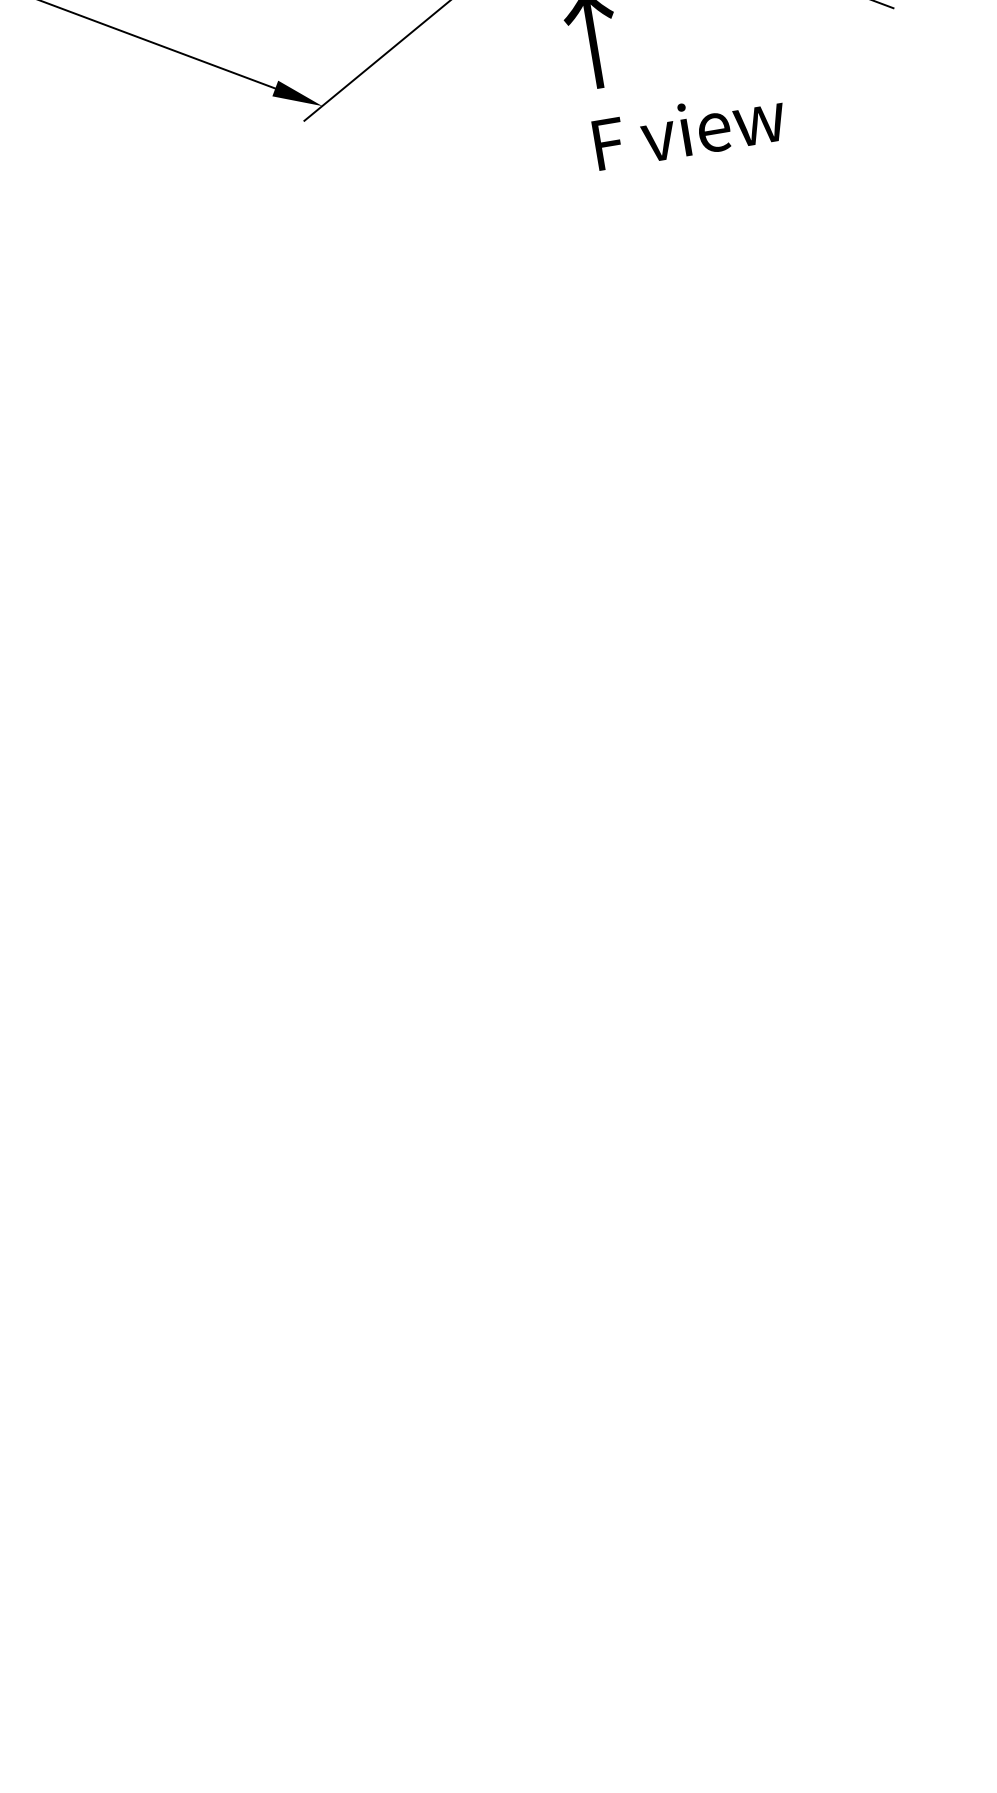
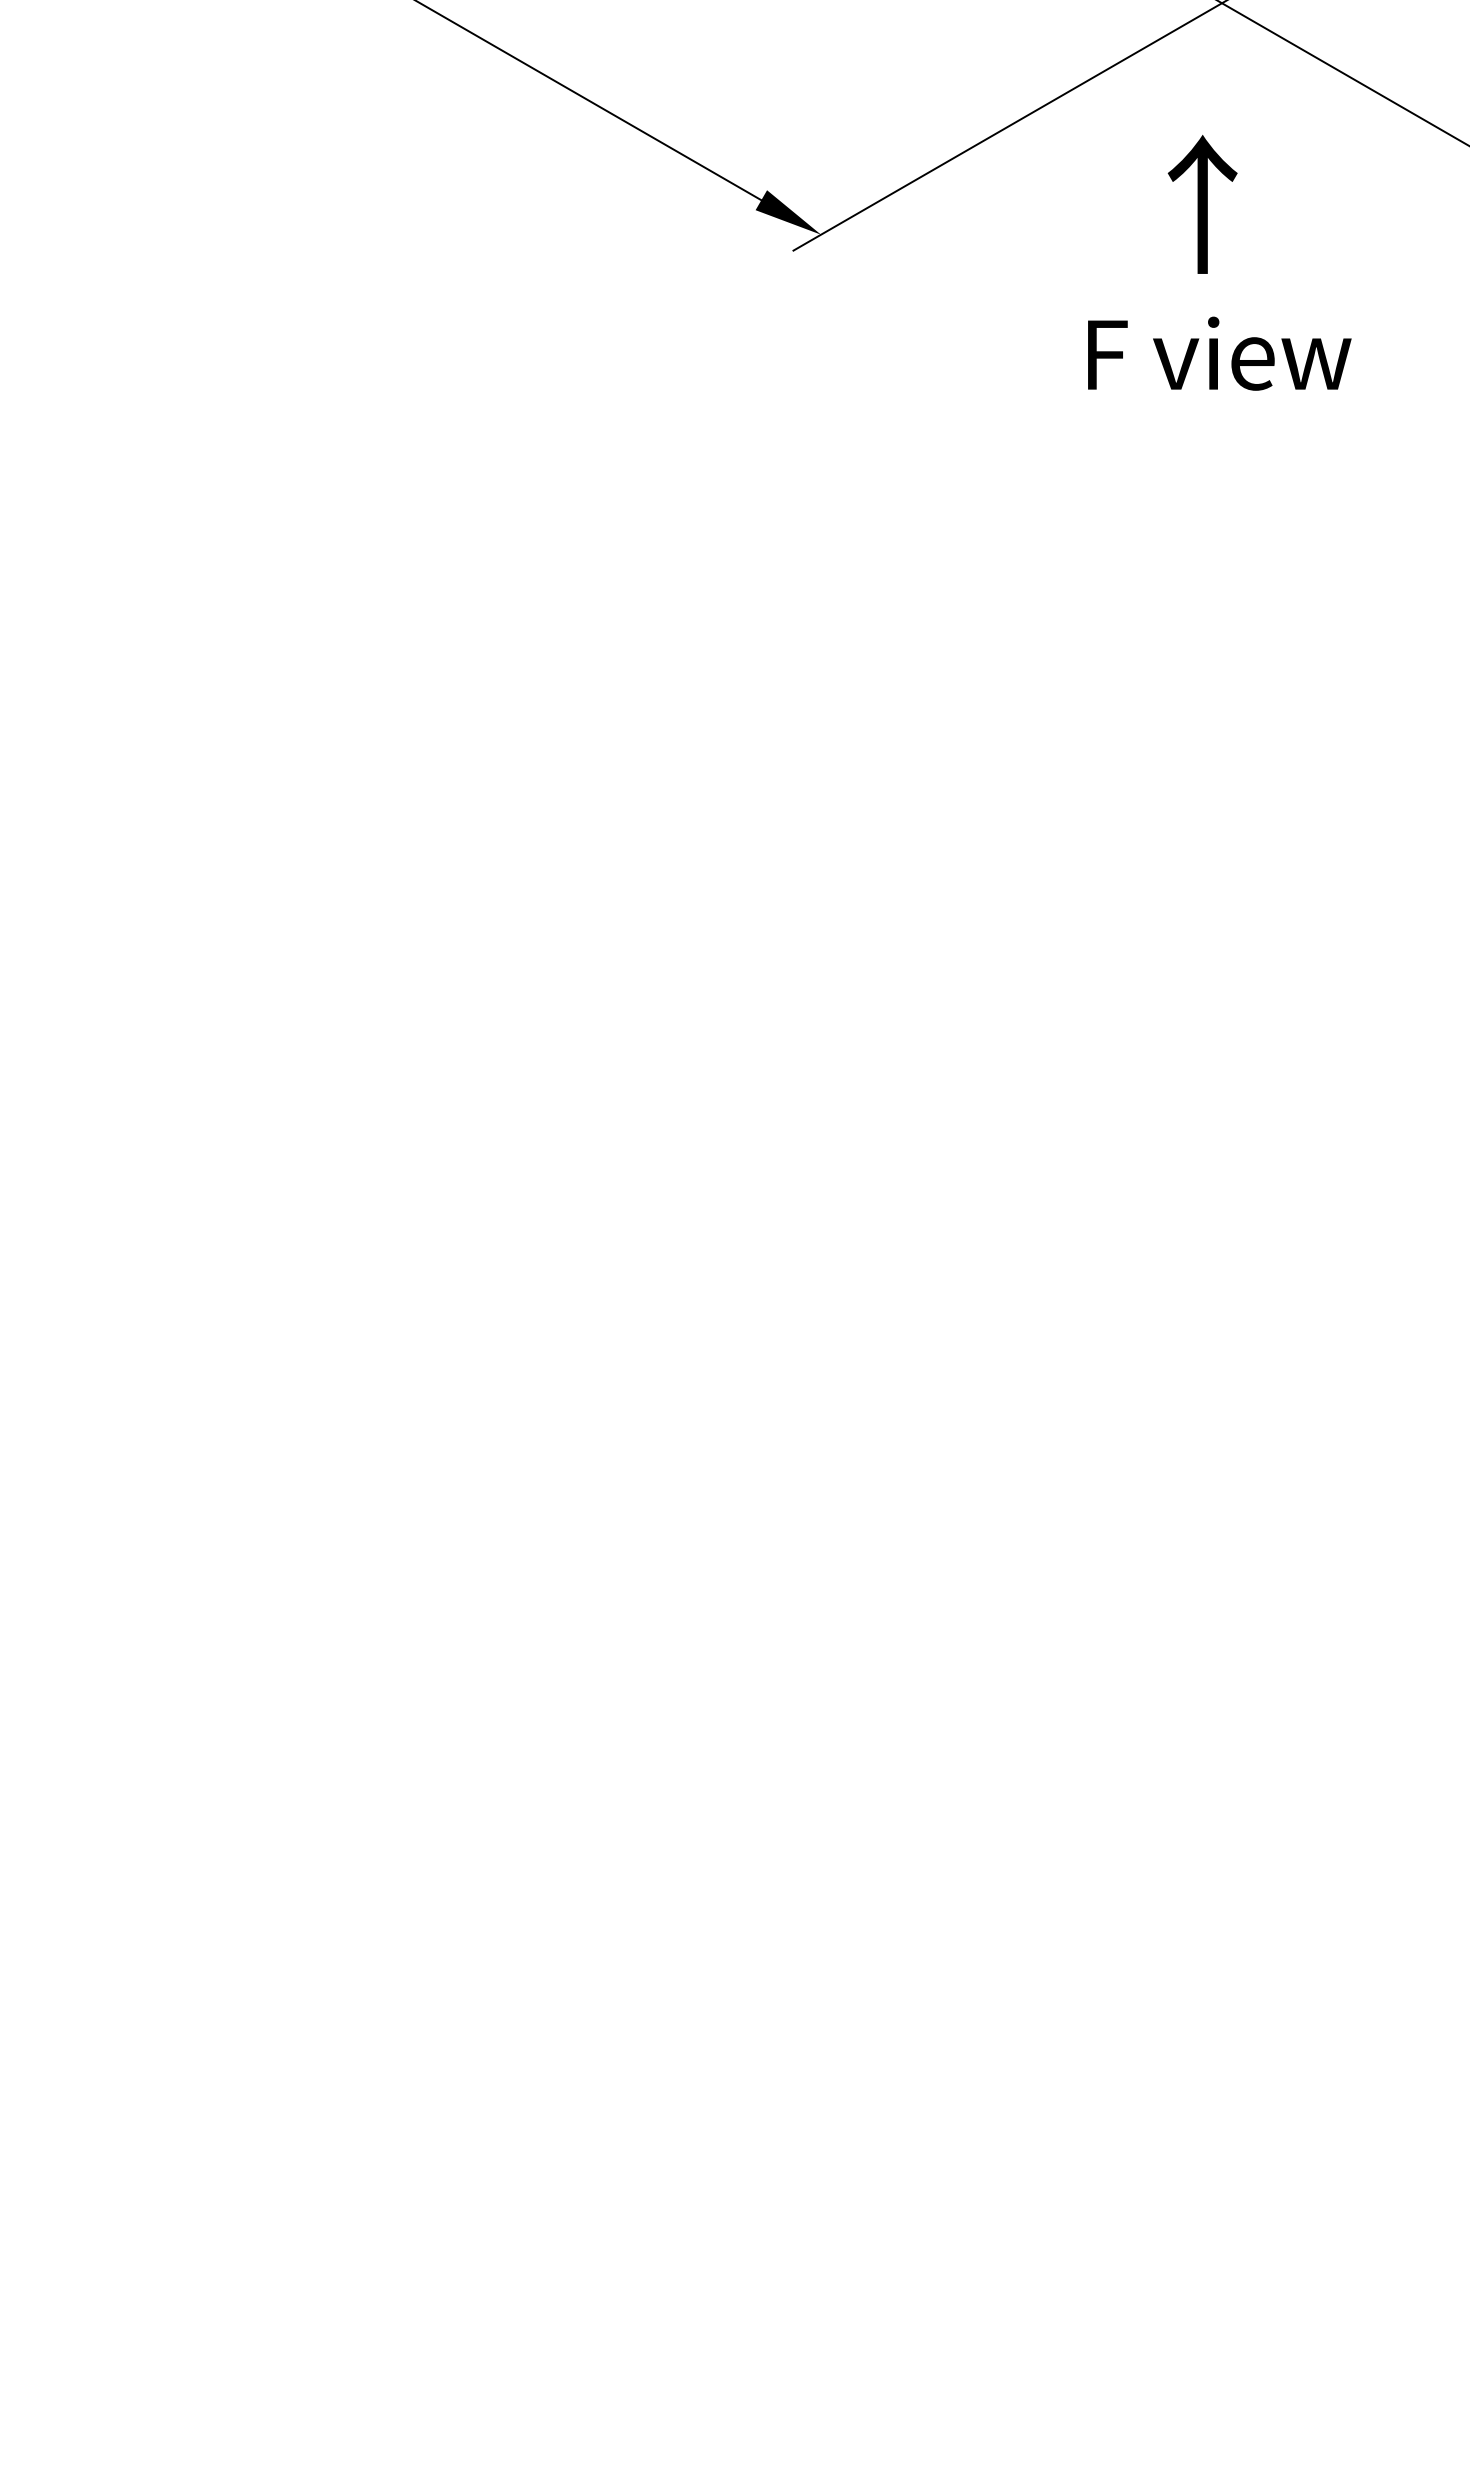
text: (689, 129) -> (1219, 353), moved

